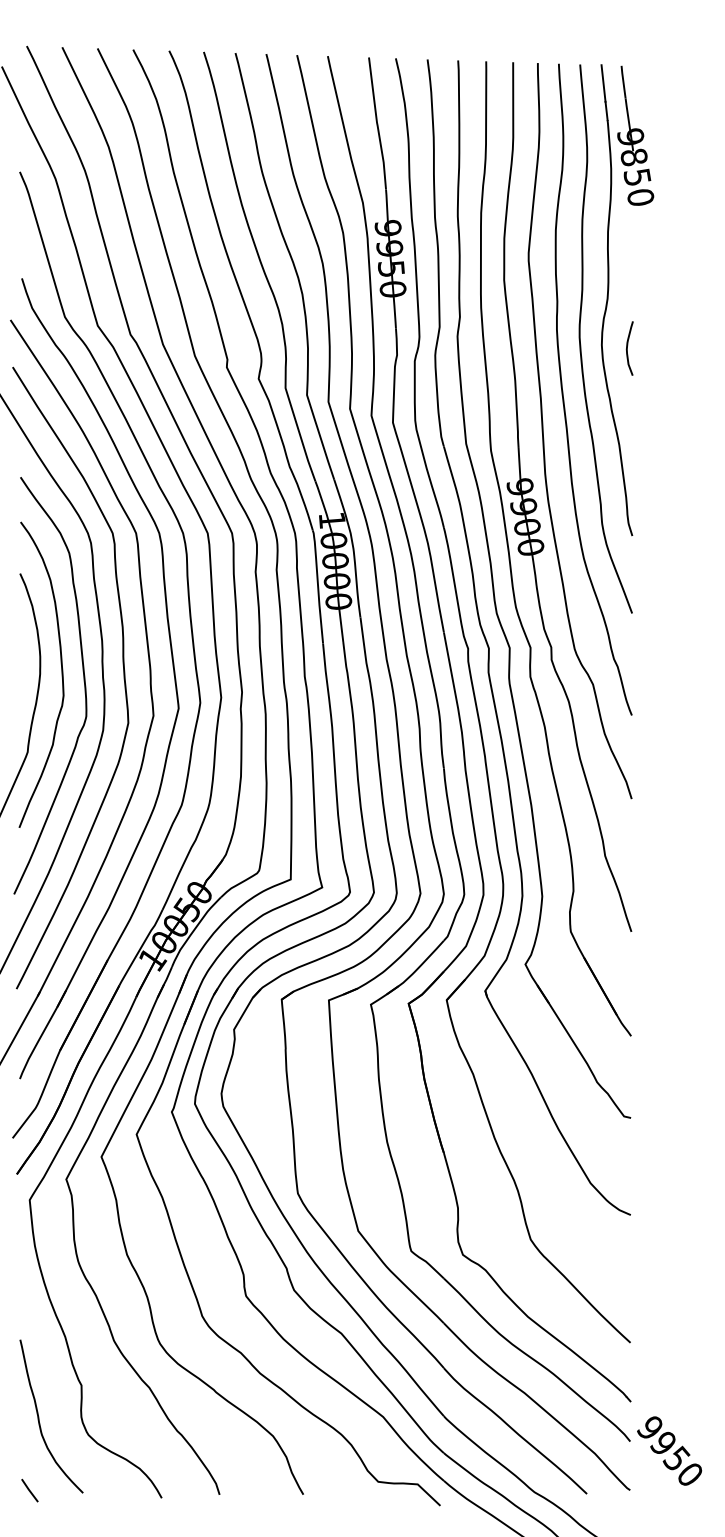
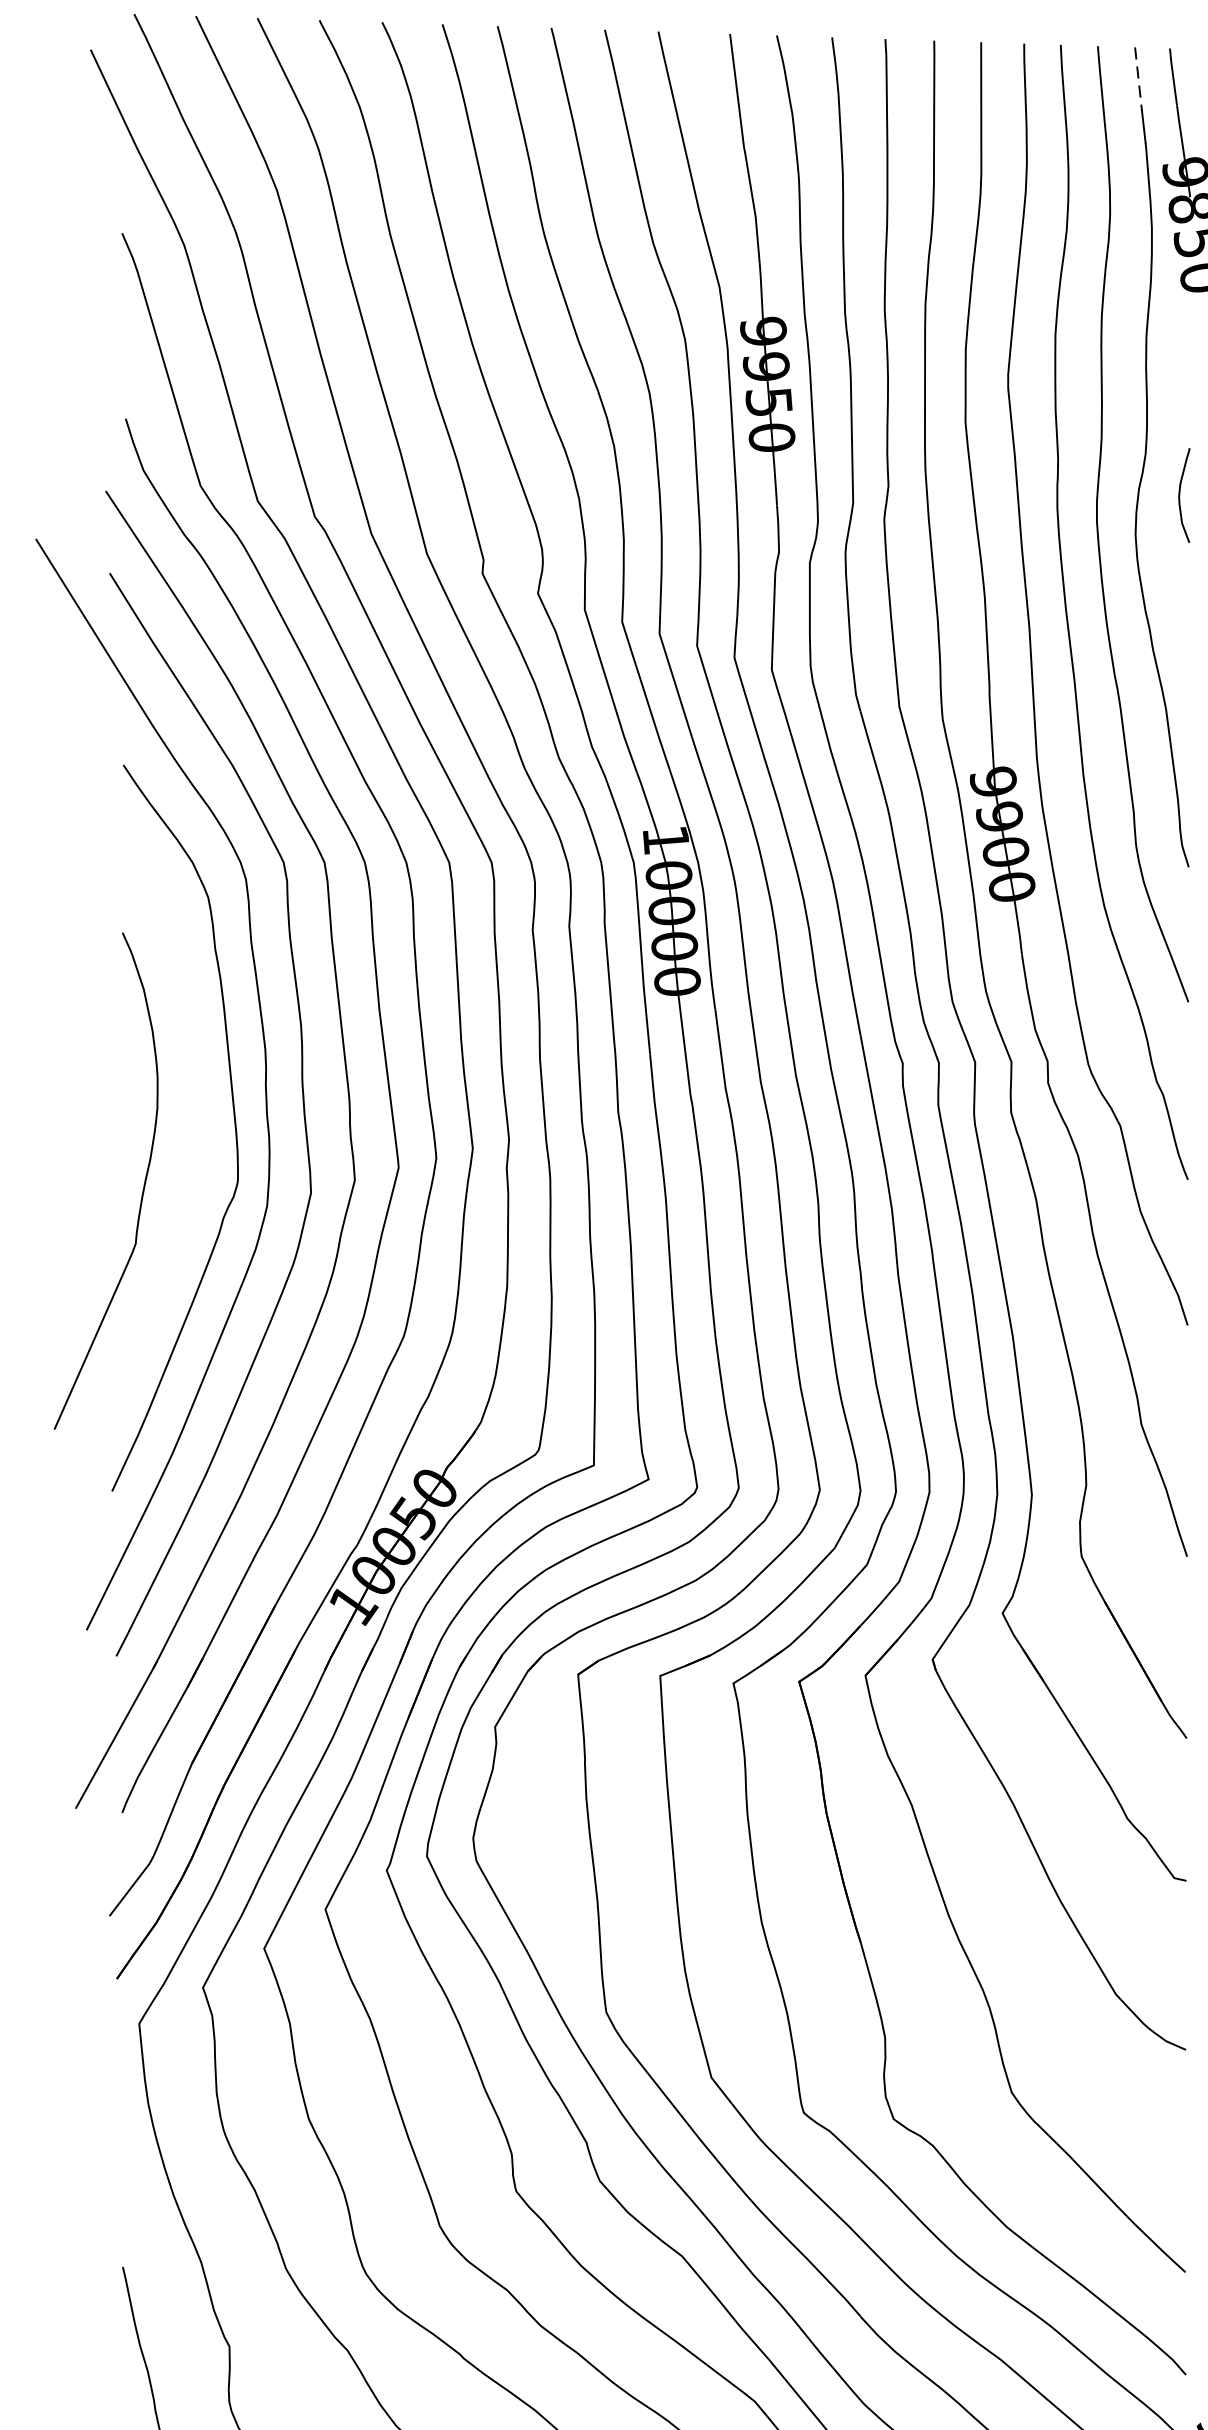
line: (603, 84) -> (1138, 80), solid -> dashed
curve: (627, 348) -> (1180, 495), moved
curve: (61, 674) -> (194, 1108), removed

